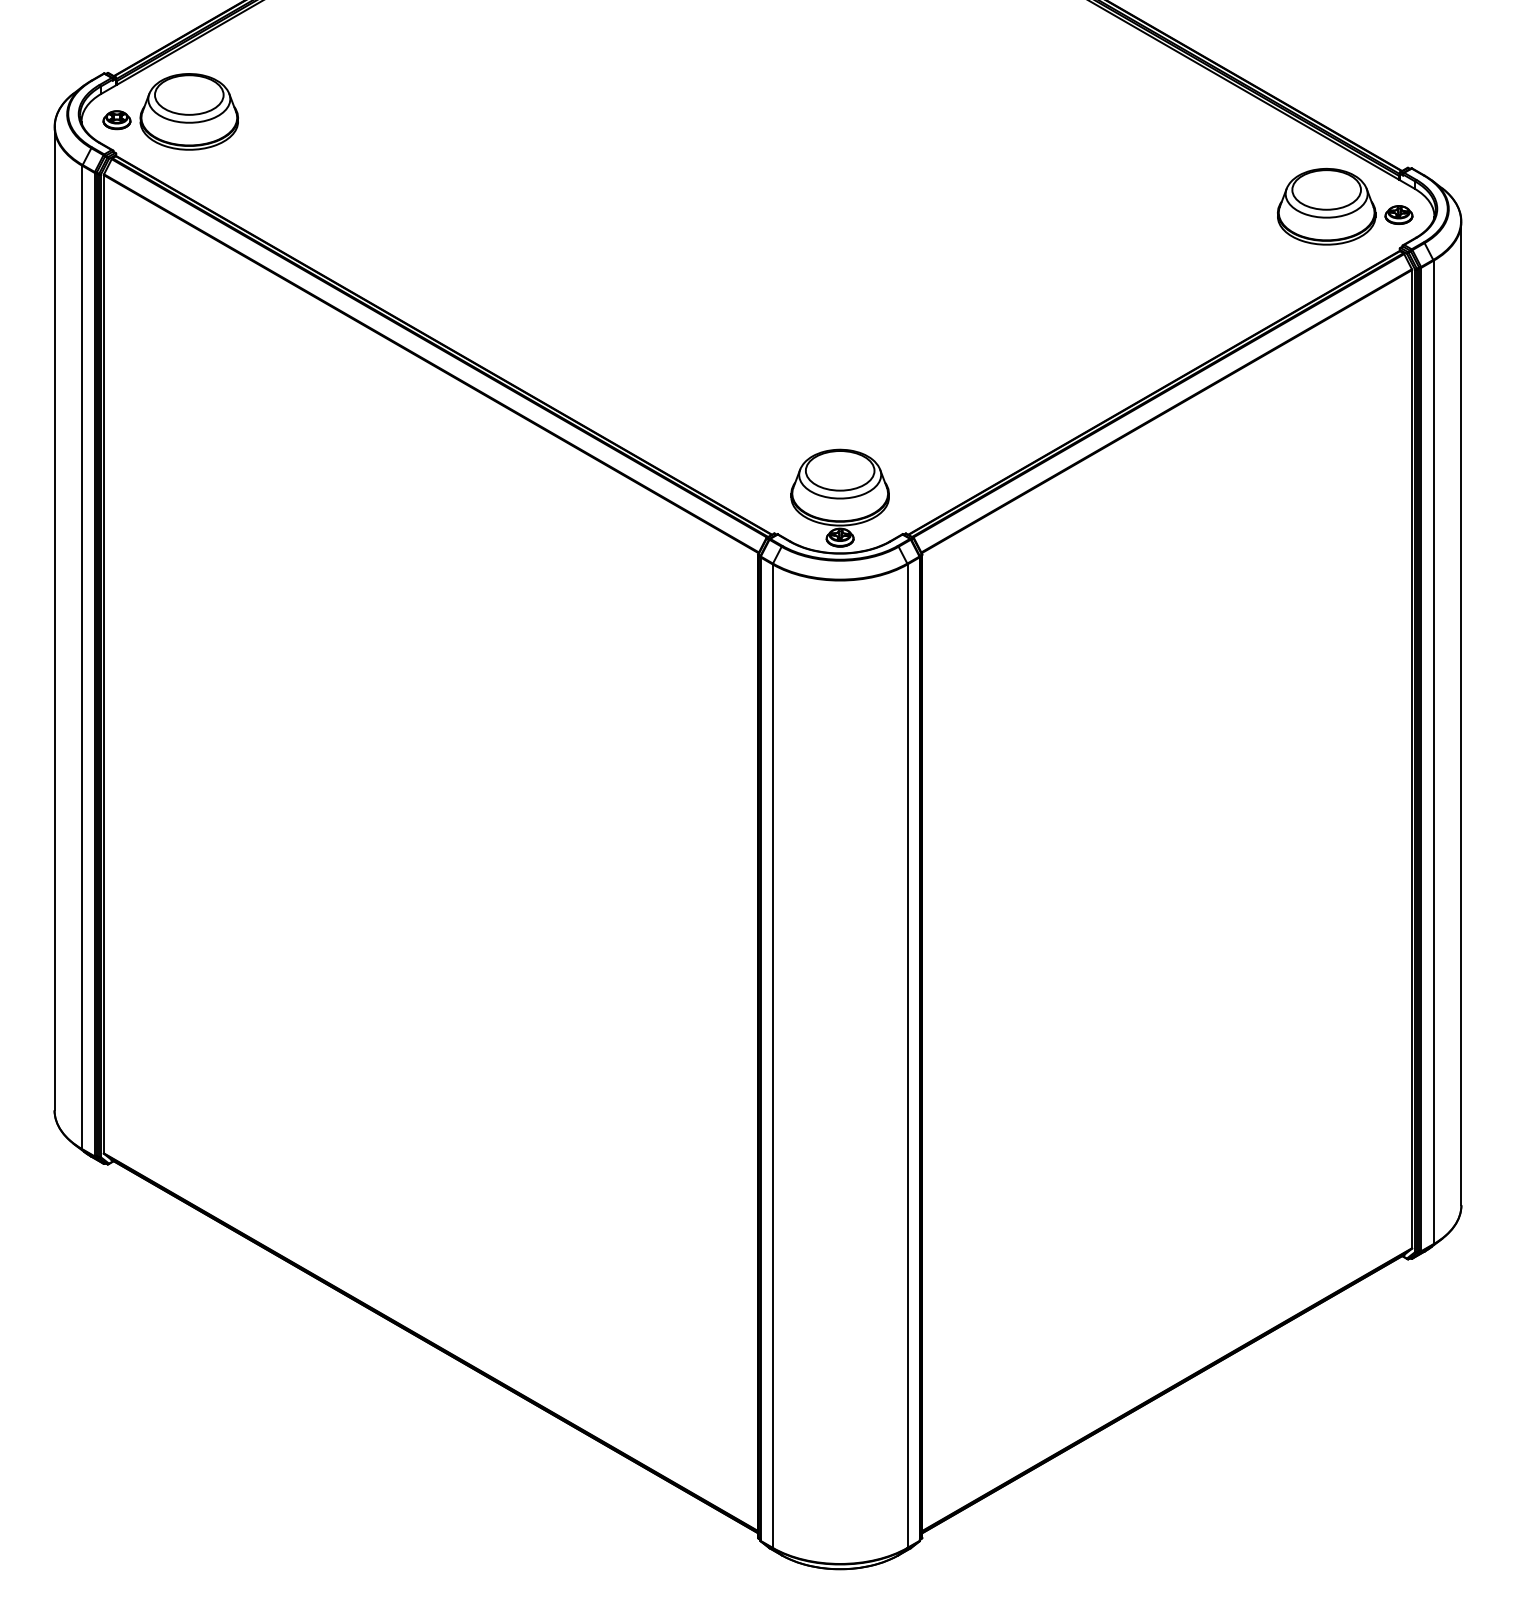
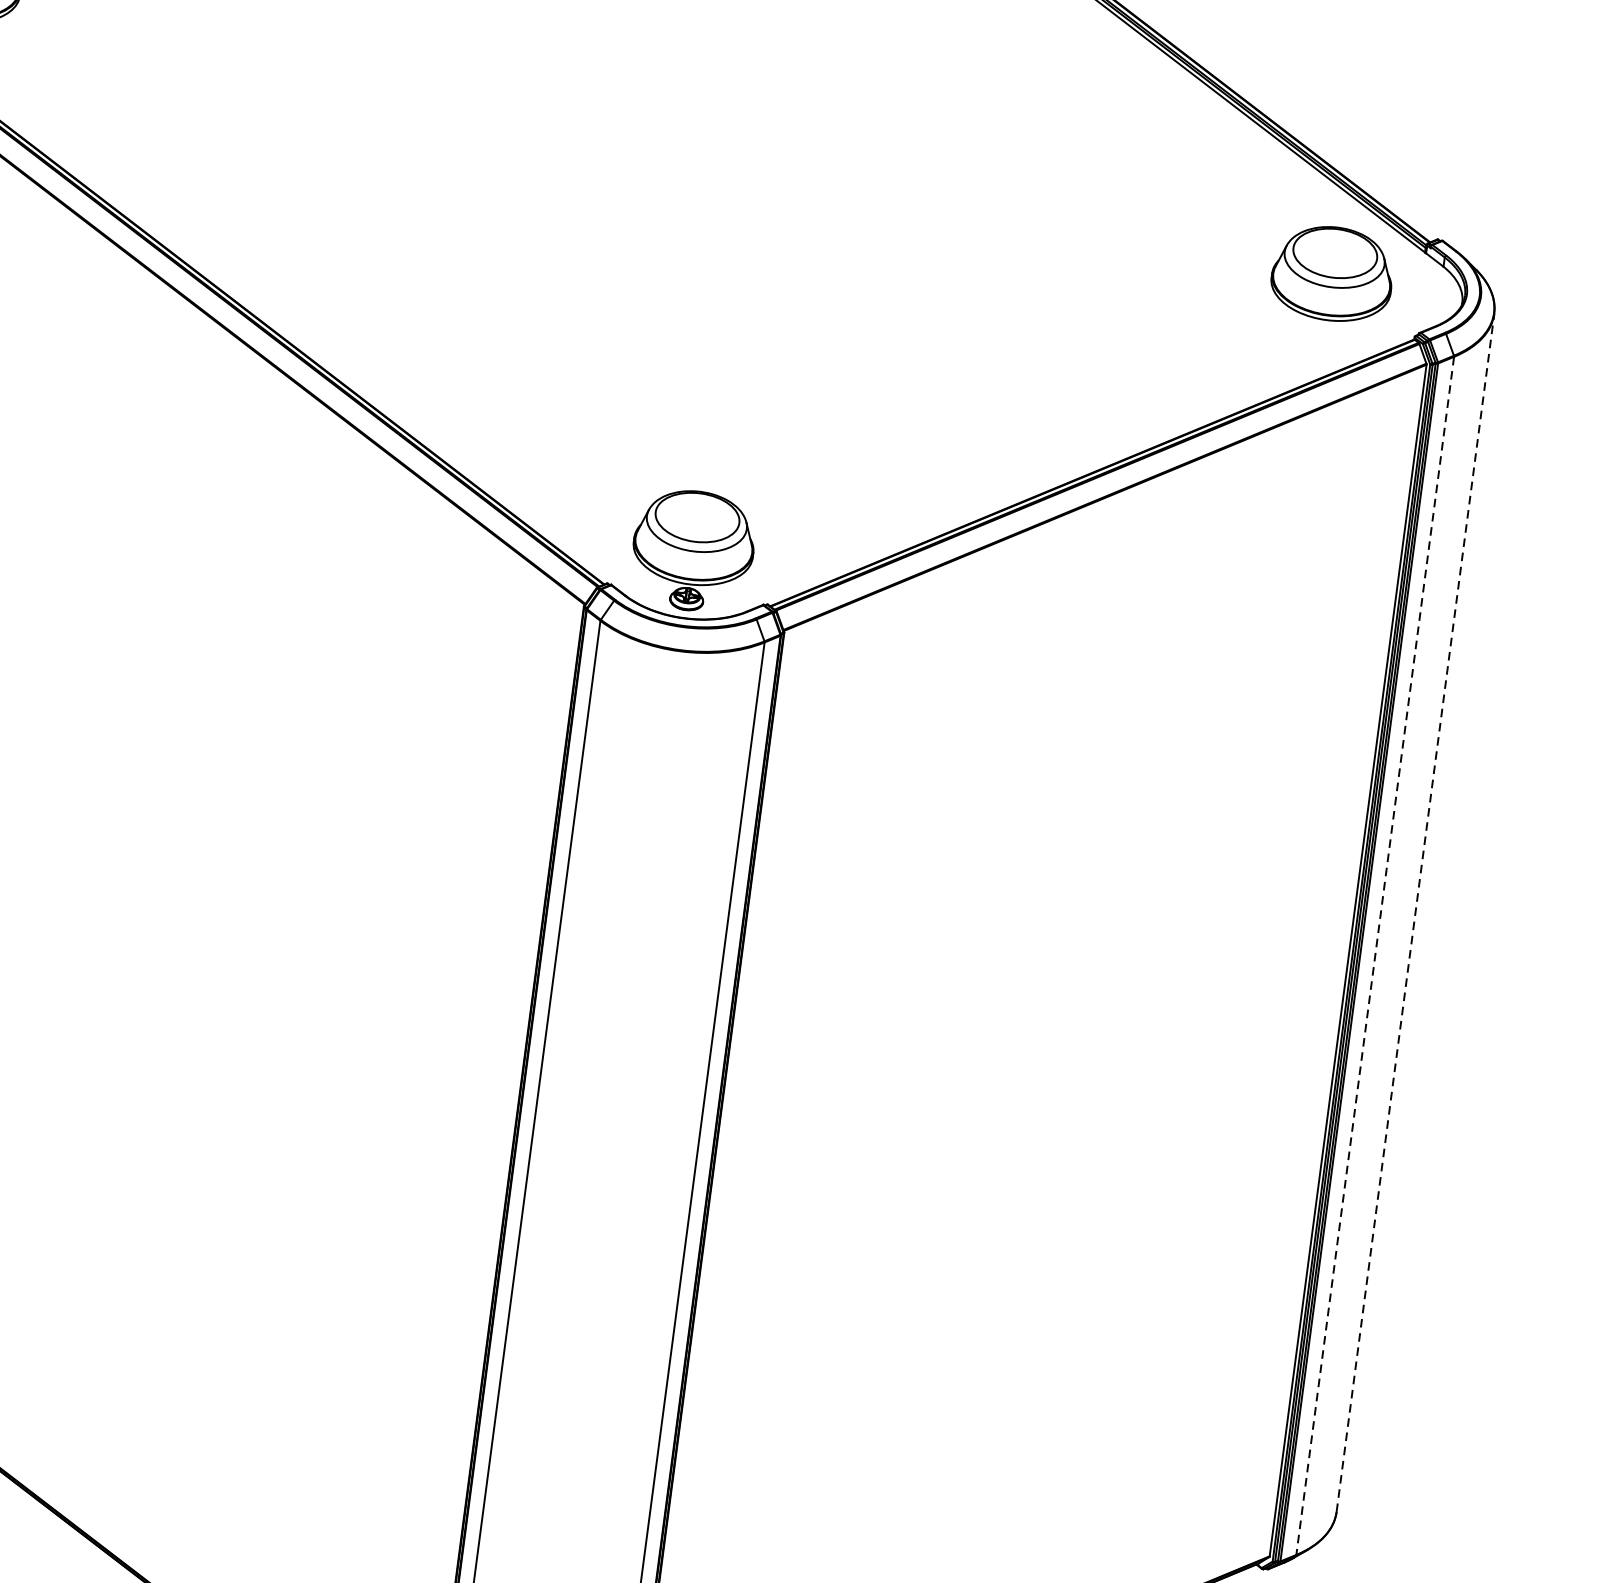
part: (1398, 214) -> (1418, 294), removed
line: (1461, 713) -> (1415, 912), solid -> dashed
line: (1433, 752) -> (1375, 955), solid -> dashed

